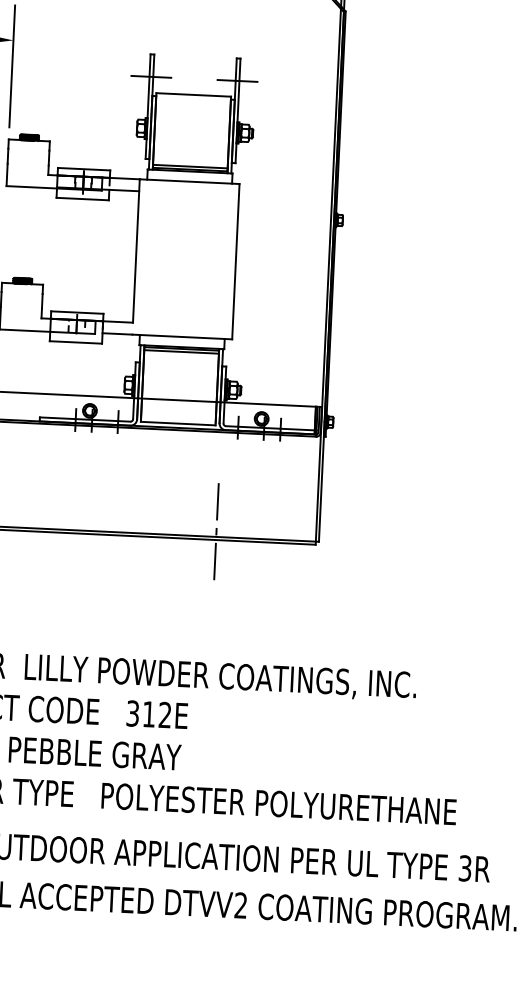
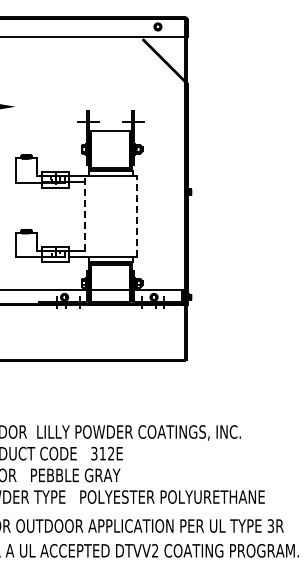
line: (11, 66) -> (15, 120), removed
line: (135, 249) -> (84, 212), solid -> dashed
line: (235, 260) -> (136, 215), solid -> dashed
line: (216, 534) -> (133, 358), removed

